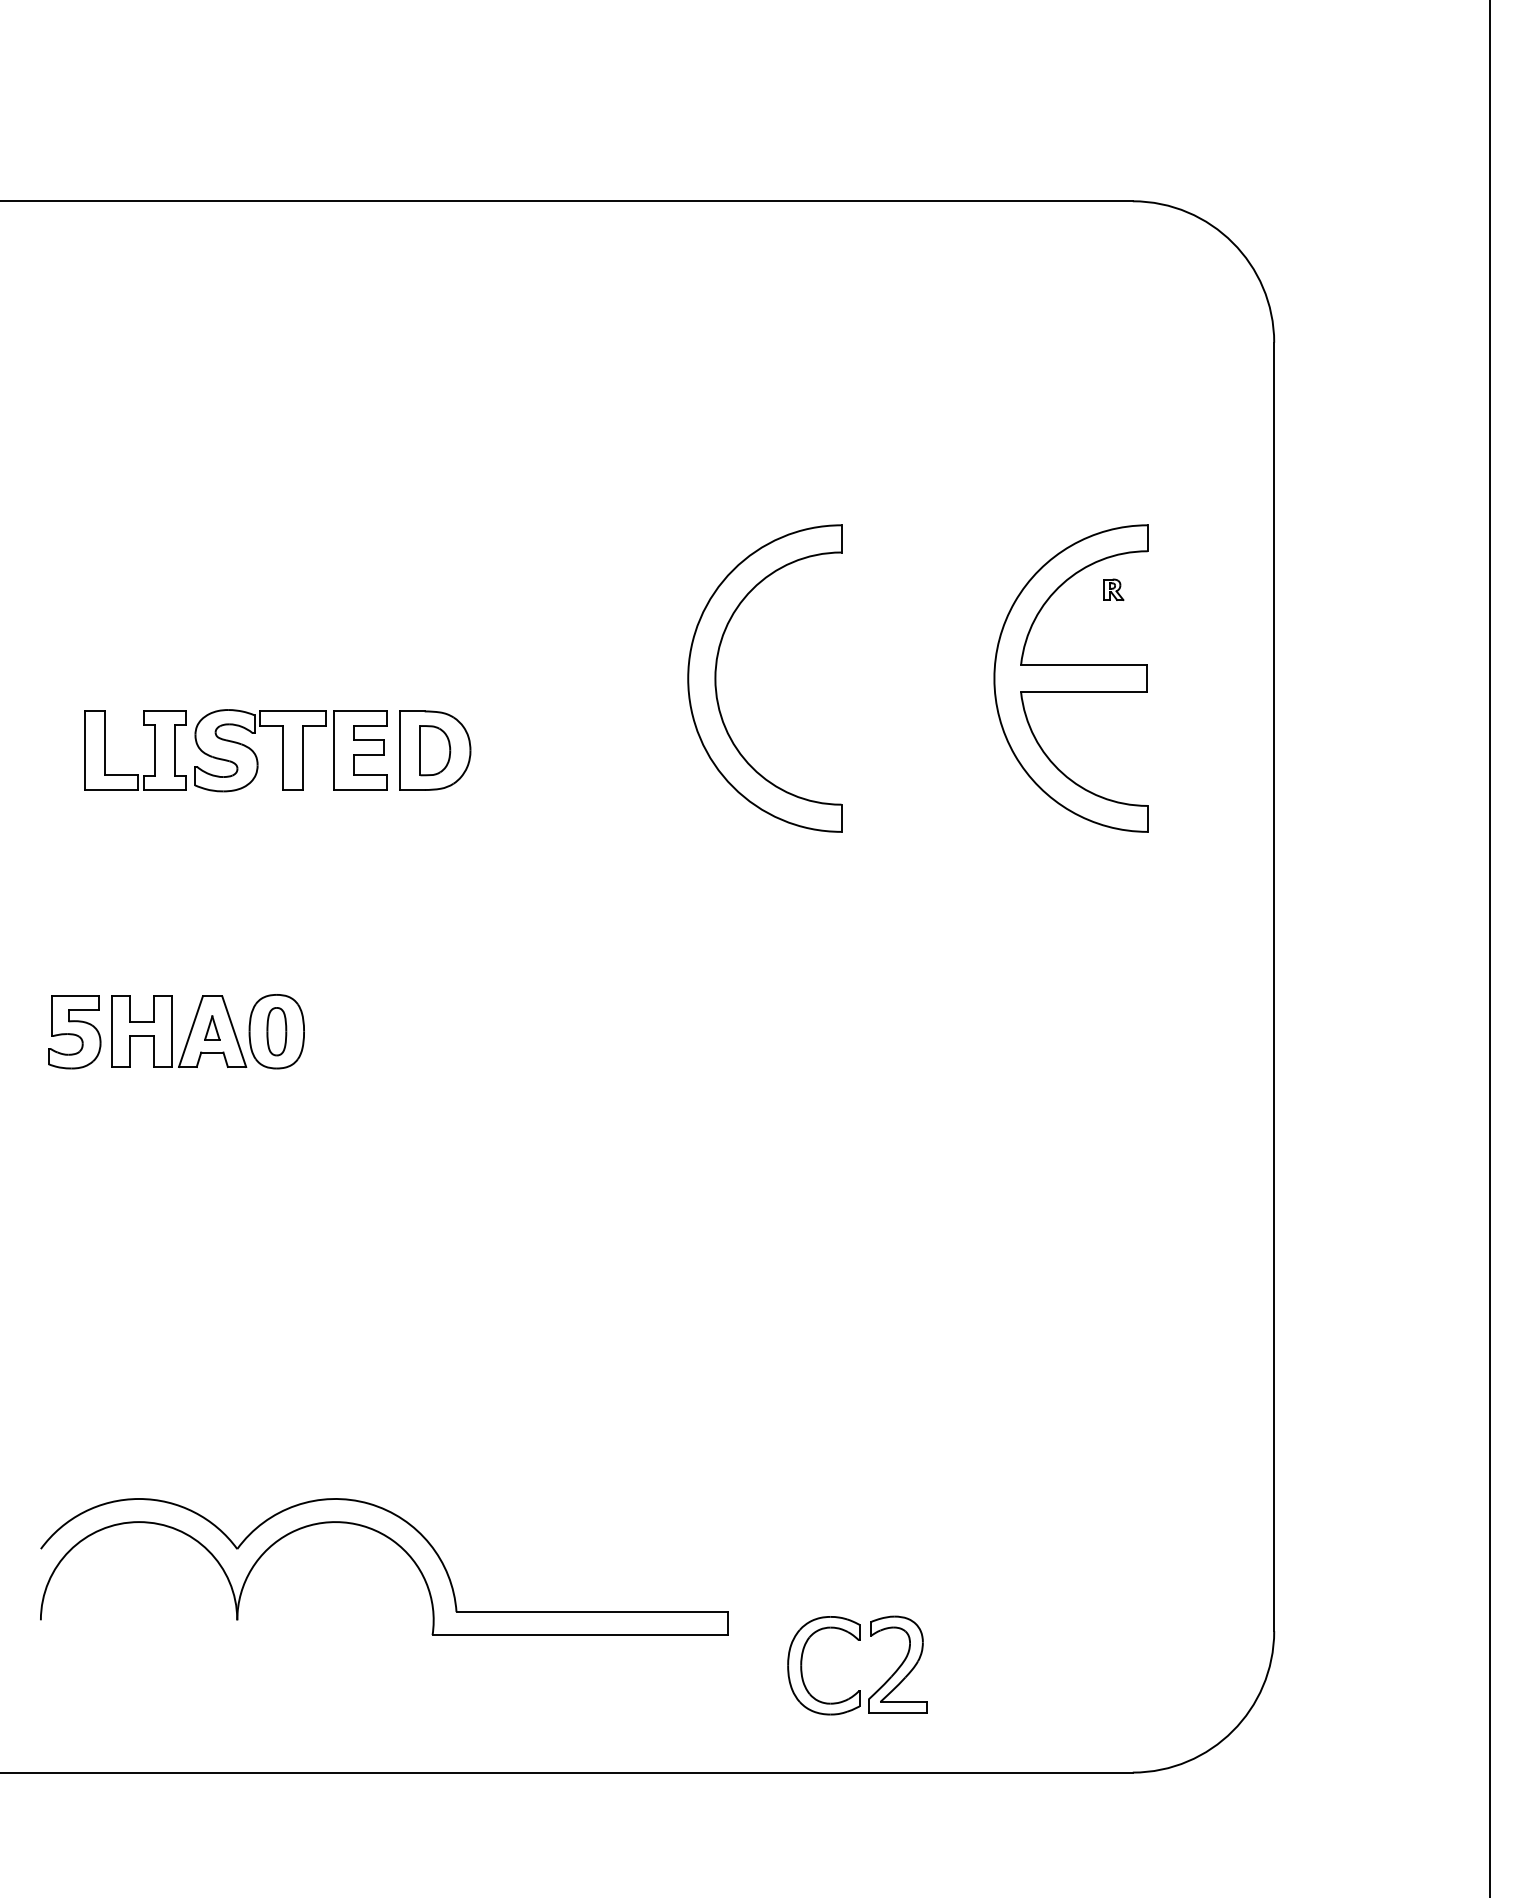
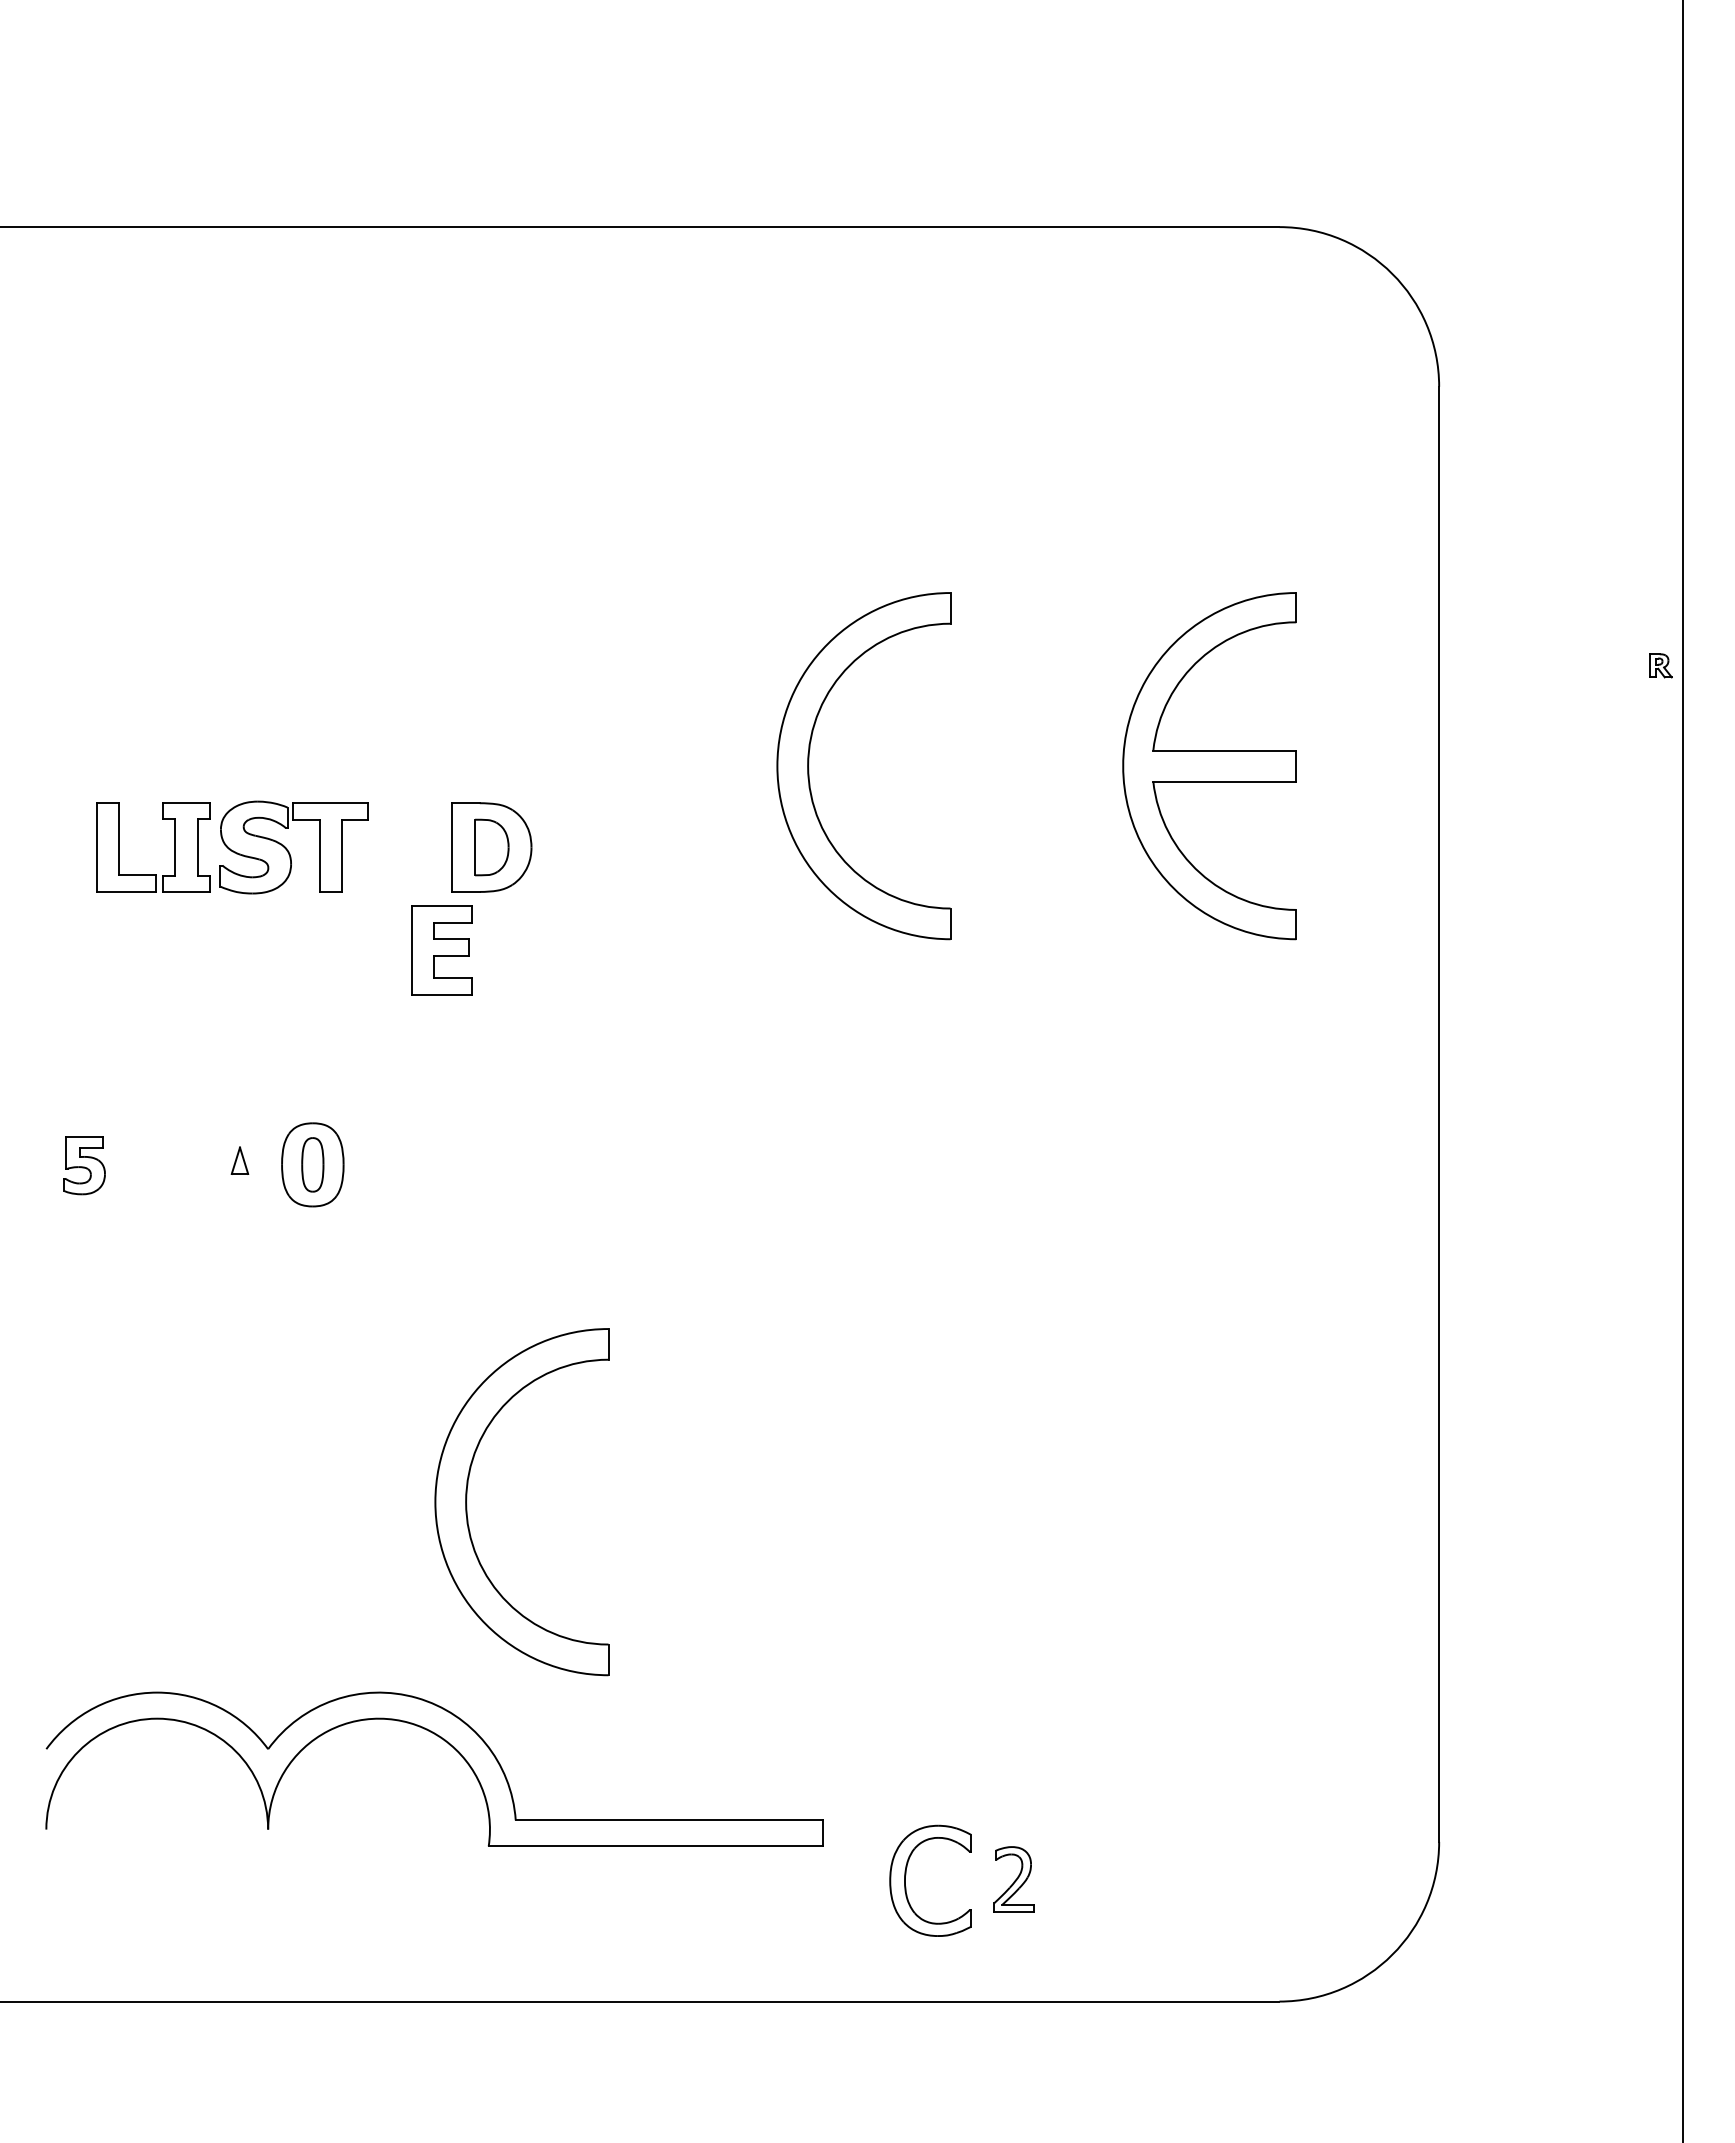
part: (1113, 589) -> (1660, 665), moved
part: (359, 750) -> (441, 950), moved
part: (172, 1031) -> (194, 1164), removed
part: (74, 1032) -> (84, 1165), size x0.7
part: (413, 1332) -> (467, 1504), added
part: (897, 1664) -> (1013, 1879), size x0.6

